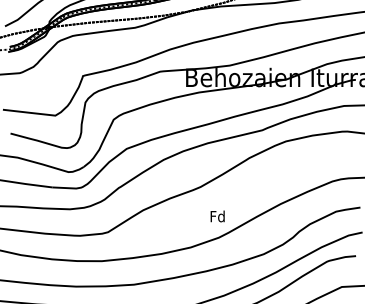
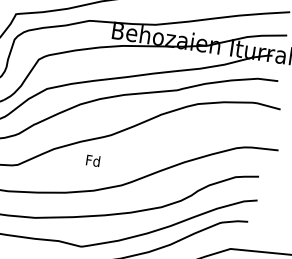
text: (217, 216) -> (93, 160), moved

